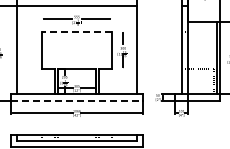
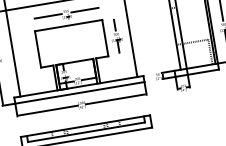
line: (76, 31) -> (68, 25), dashed -> solid
line: (77, 100) -> (80, 92), dashed -> solid

